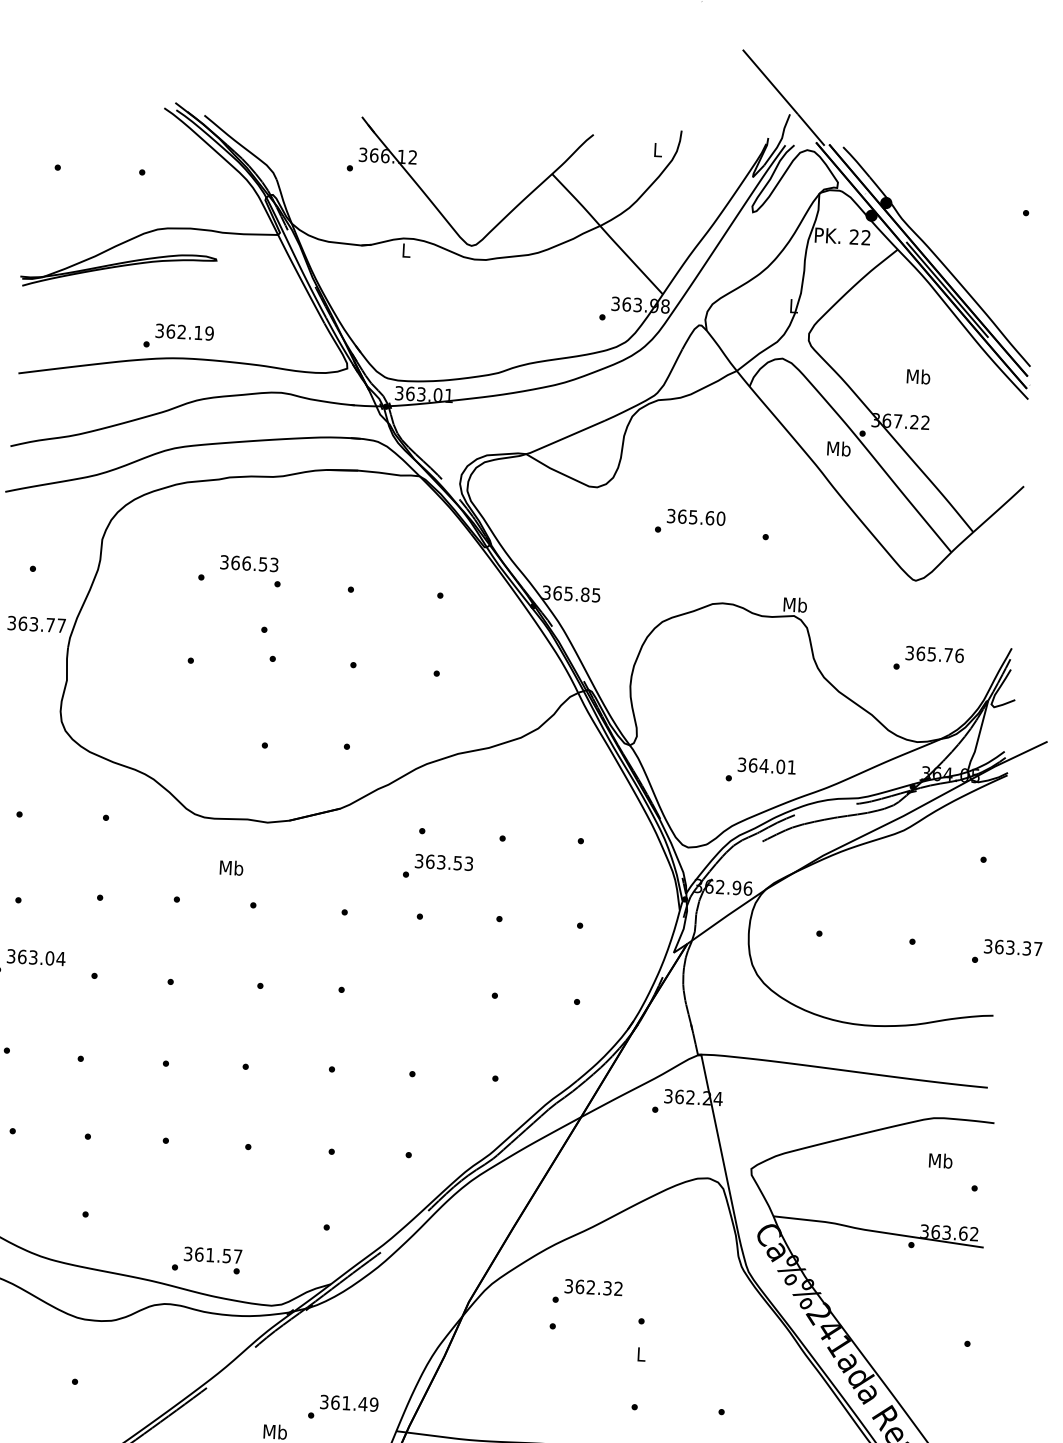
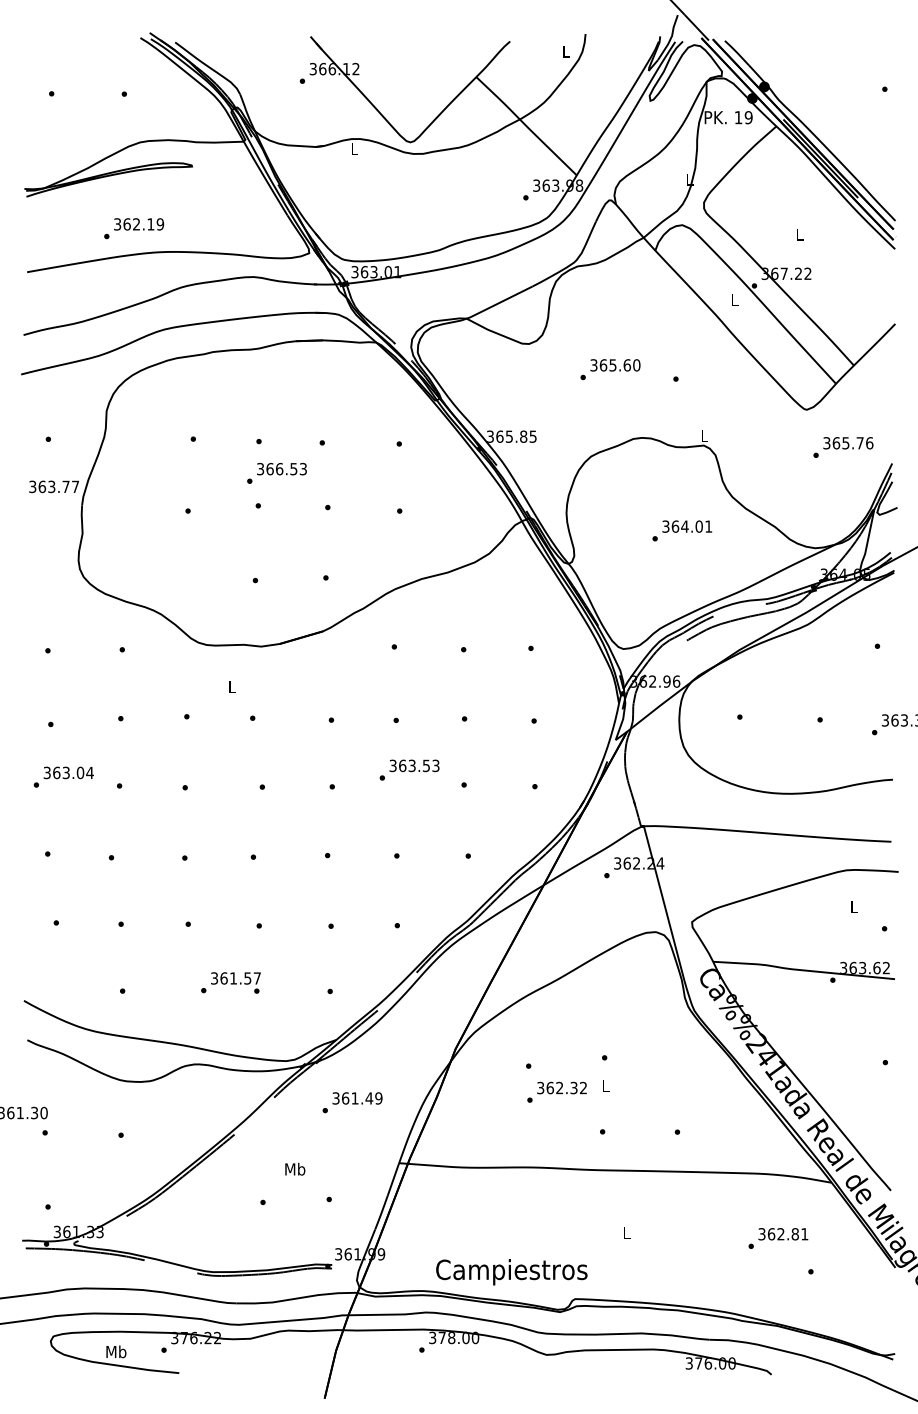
text: (860, 237) -> (743, 117), 22 -> 19
text: (179, 336) -> (134, 228), moved
text: (918, 376) -> (799, 234), Mb -> L
text: (838, 448) -> (734, 299), Mb -> L
text: (248, 564) -> (281, 469), moved
text: (795, 604) -> (704, 435), Mb -> L
text: (928, 659) -> (843, 447), moved
text: (761, 770) -> (682, 530), moved
text: (438, 866) -> (409, 769), moved
text: (231, 867) -> (232, 686), Mb -> L
text: (941, 1160) -> (854, 906), Mb -> L
text: (206, 1259) -> (230, 982), moved
text: (587, 1291) -> (556, 1091), moved
text: (343, 1407) -> (352, 1102), moved

